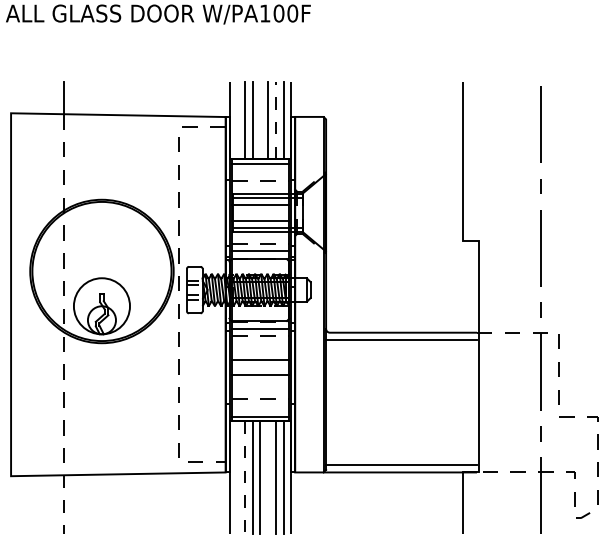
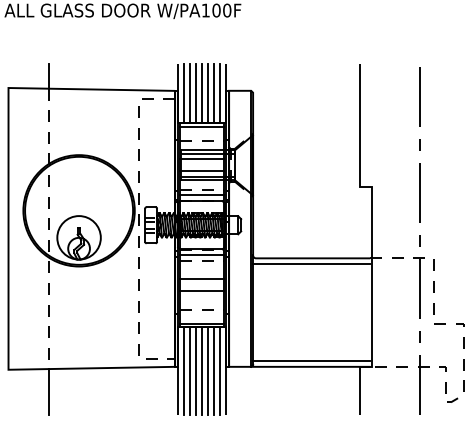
line: (237, 120) -> (184, 93), added
line: (260, 120) -> (202, 93), added
line: (276, 120) -> (214, 93), dashed -> solid
line: (237, 477) -> (184, 370), added
line: (245, 477) -> (190, 370), dashed -> solid
line: (268, 477) -> (208, 370), added
line: (63, 505) -> (49, 392), dashed -> solid

